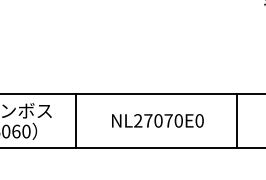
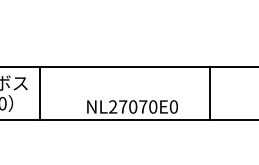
line: (76, 120) -> (40, 92), moved
text: (157, 120) -> (132, 106), moved

